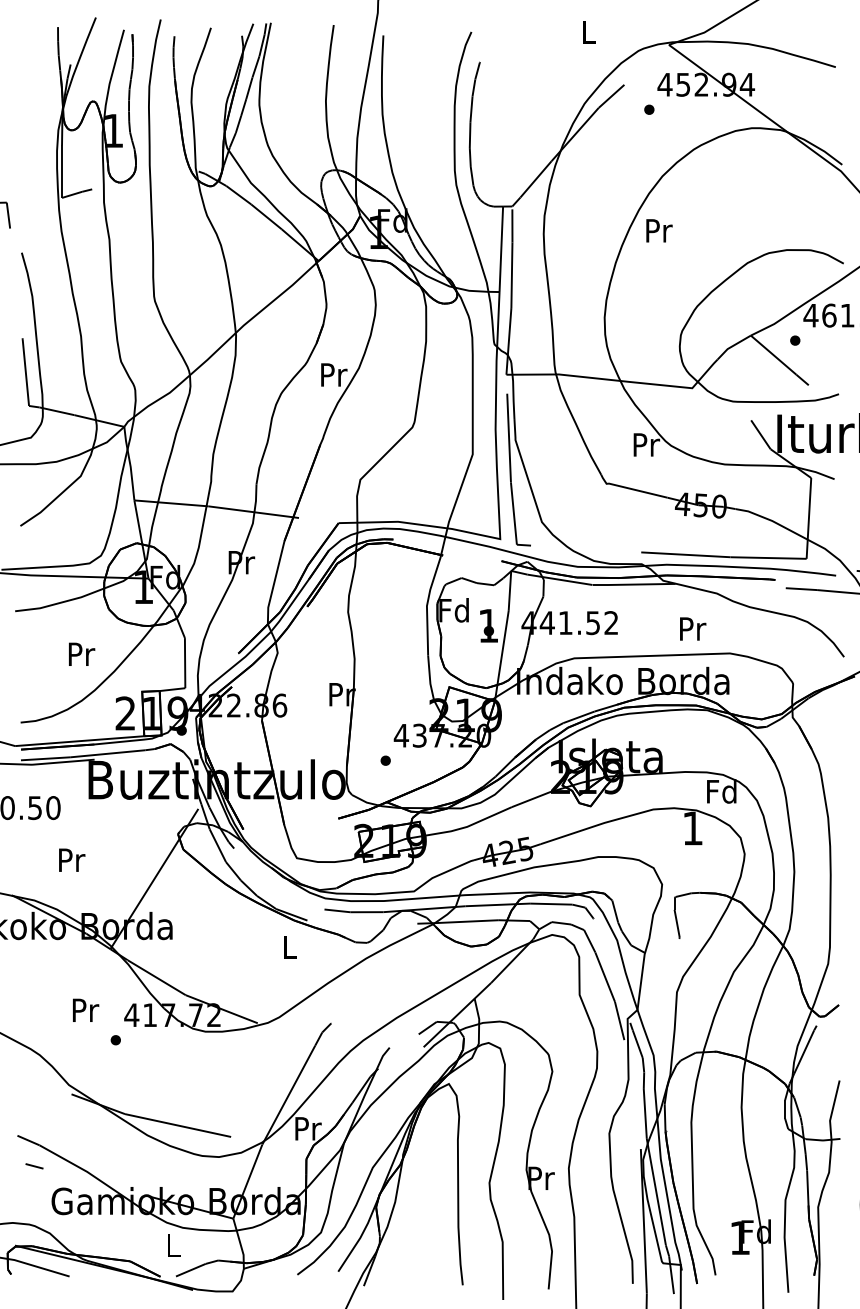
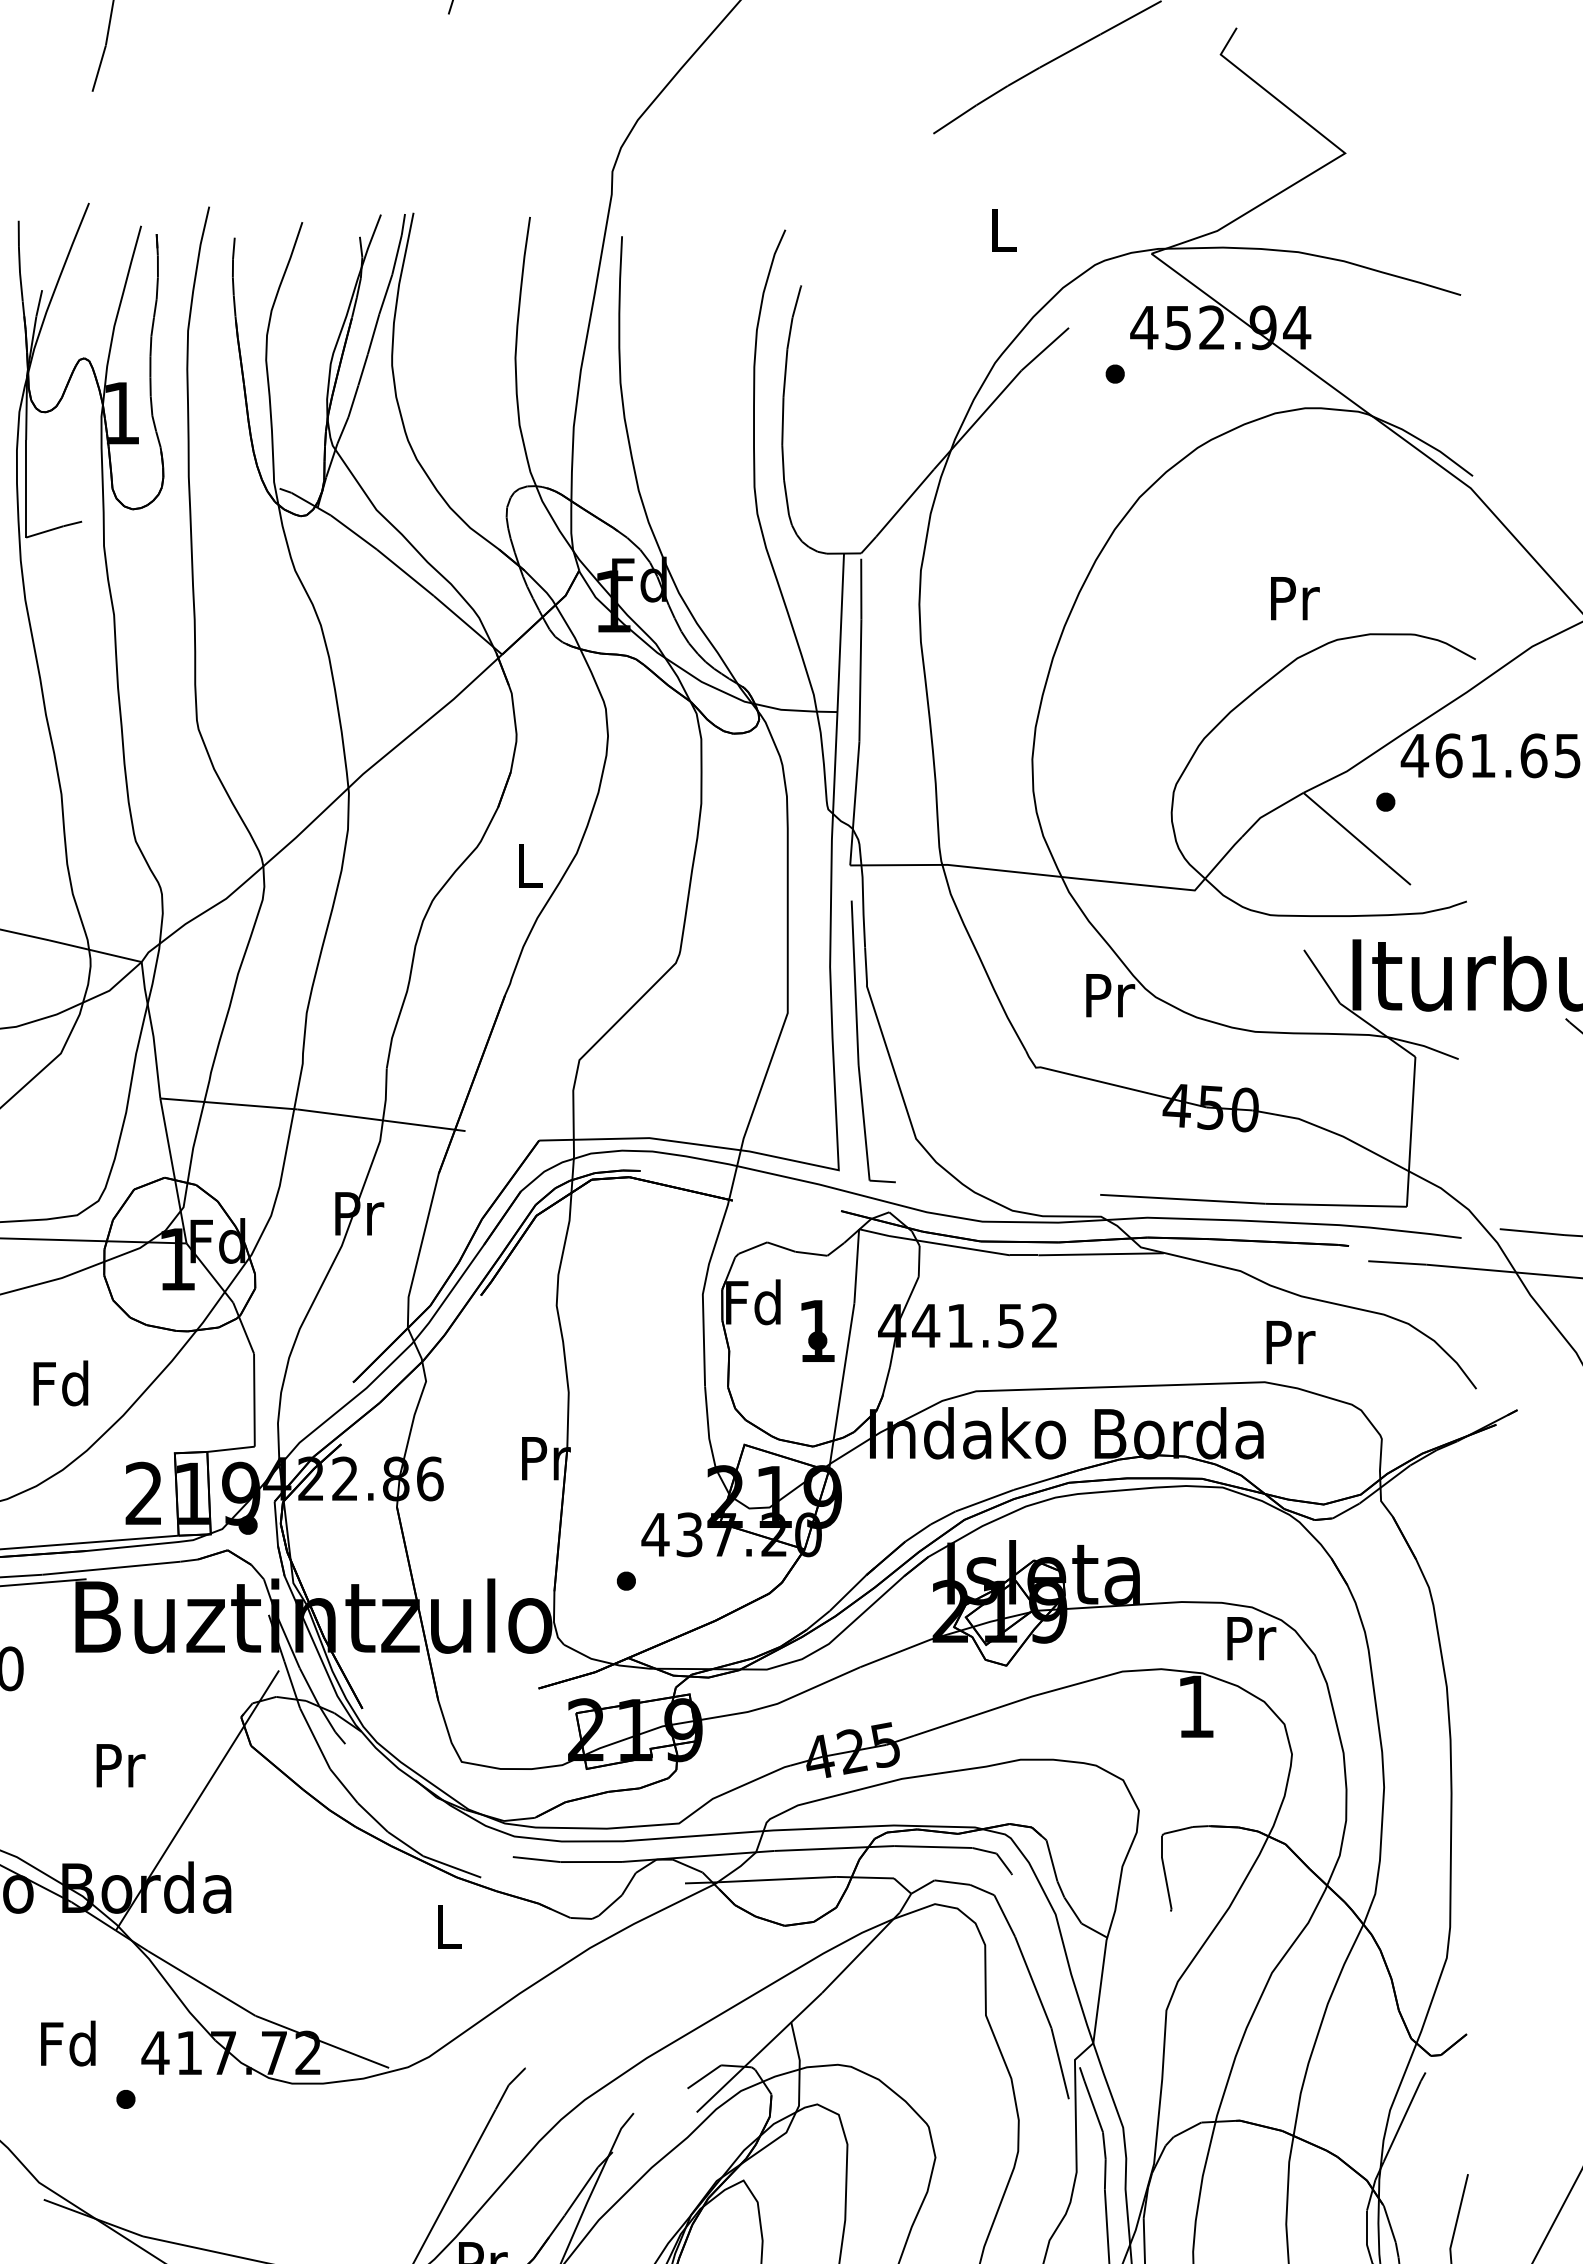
text: (659, 230) -> (1295, 597), moved
text: (334, 374) -> (531, 864), Pr -> L
text: (693, 628) -> (1291, 1341), moved
text: (80, 653) -> (60, 1382), Pr -> Fd
text: (721, 791) -> (1249, 1638), Fd -> Pr
text: (72, 859) -> (121, 1764), moved
text: (84, 1009) -> (67, 2042), Pr -> Fd

